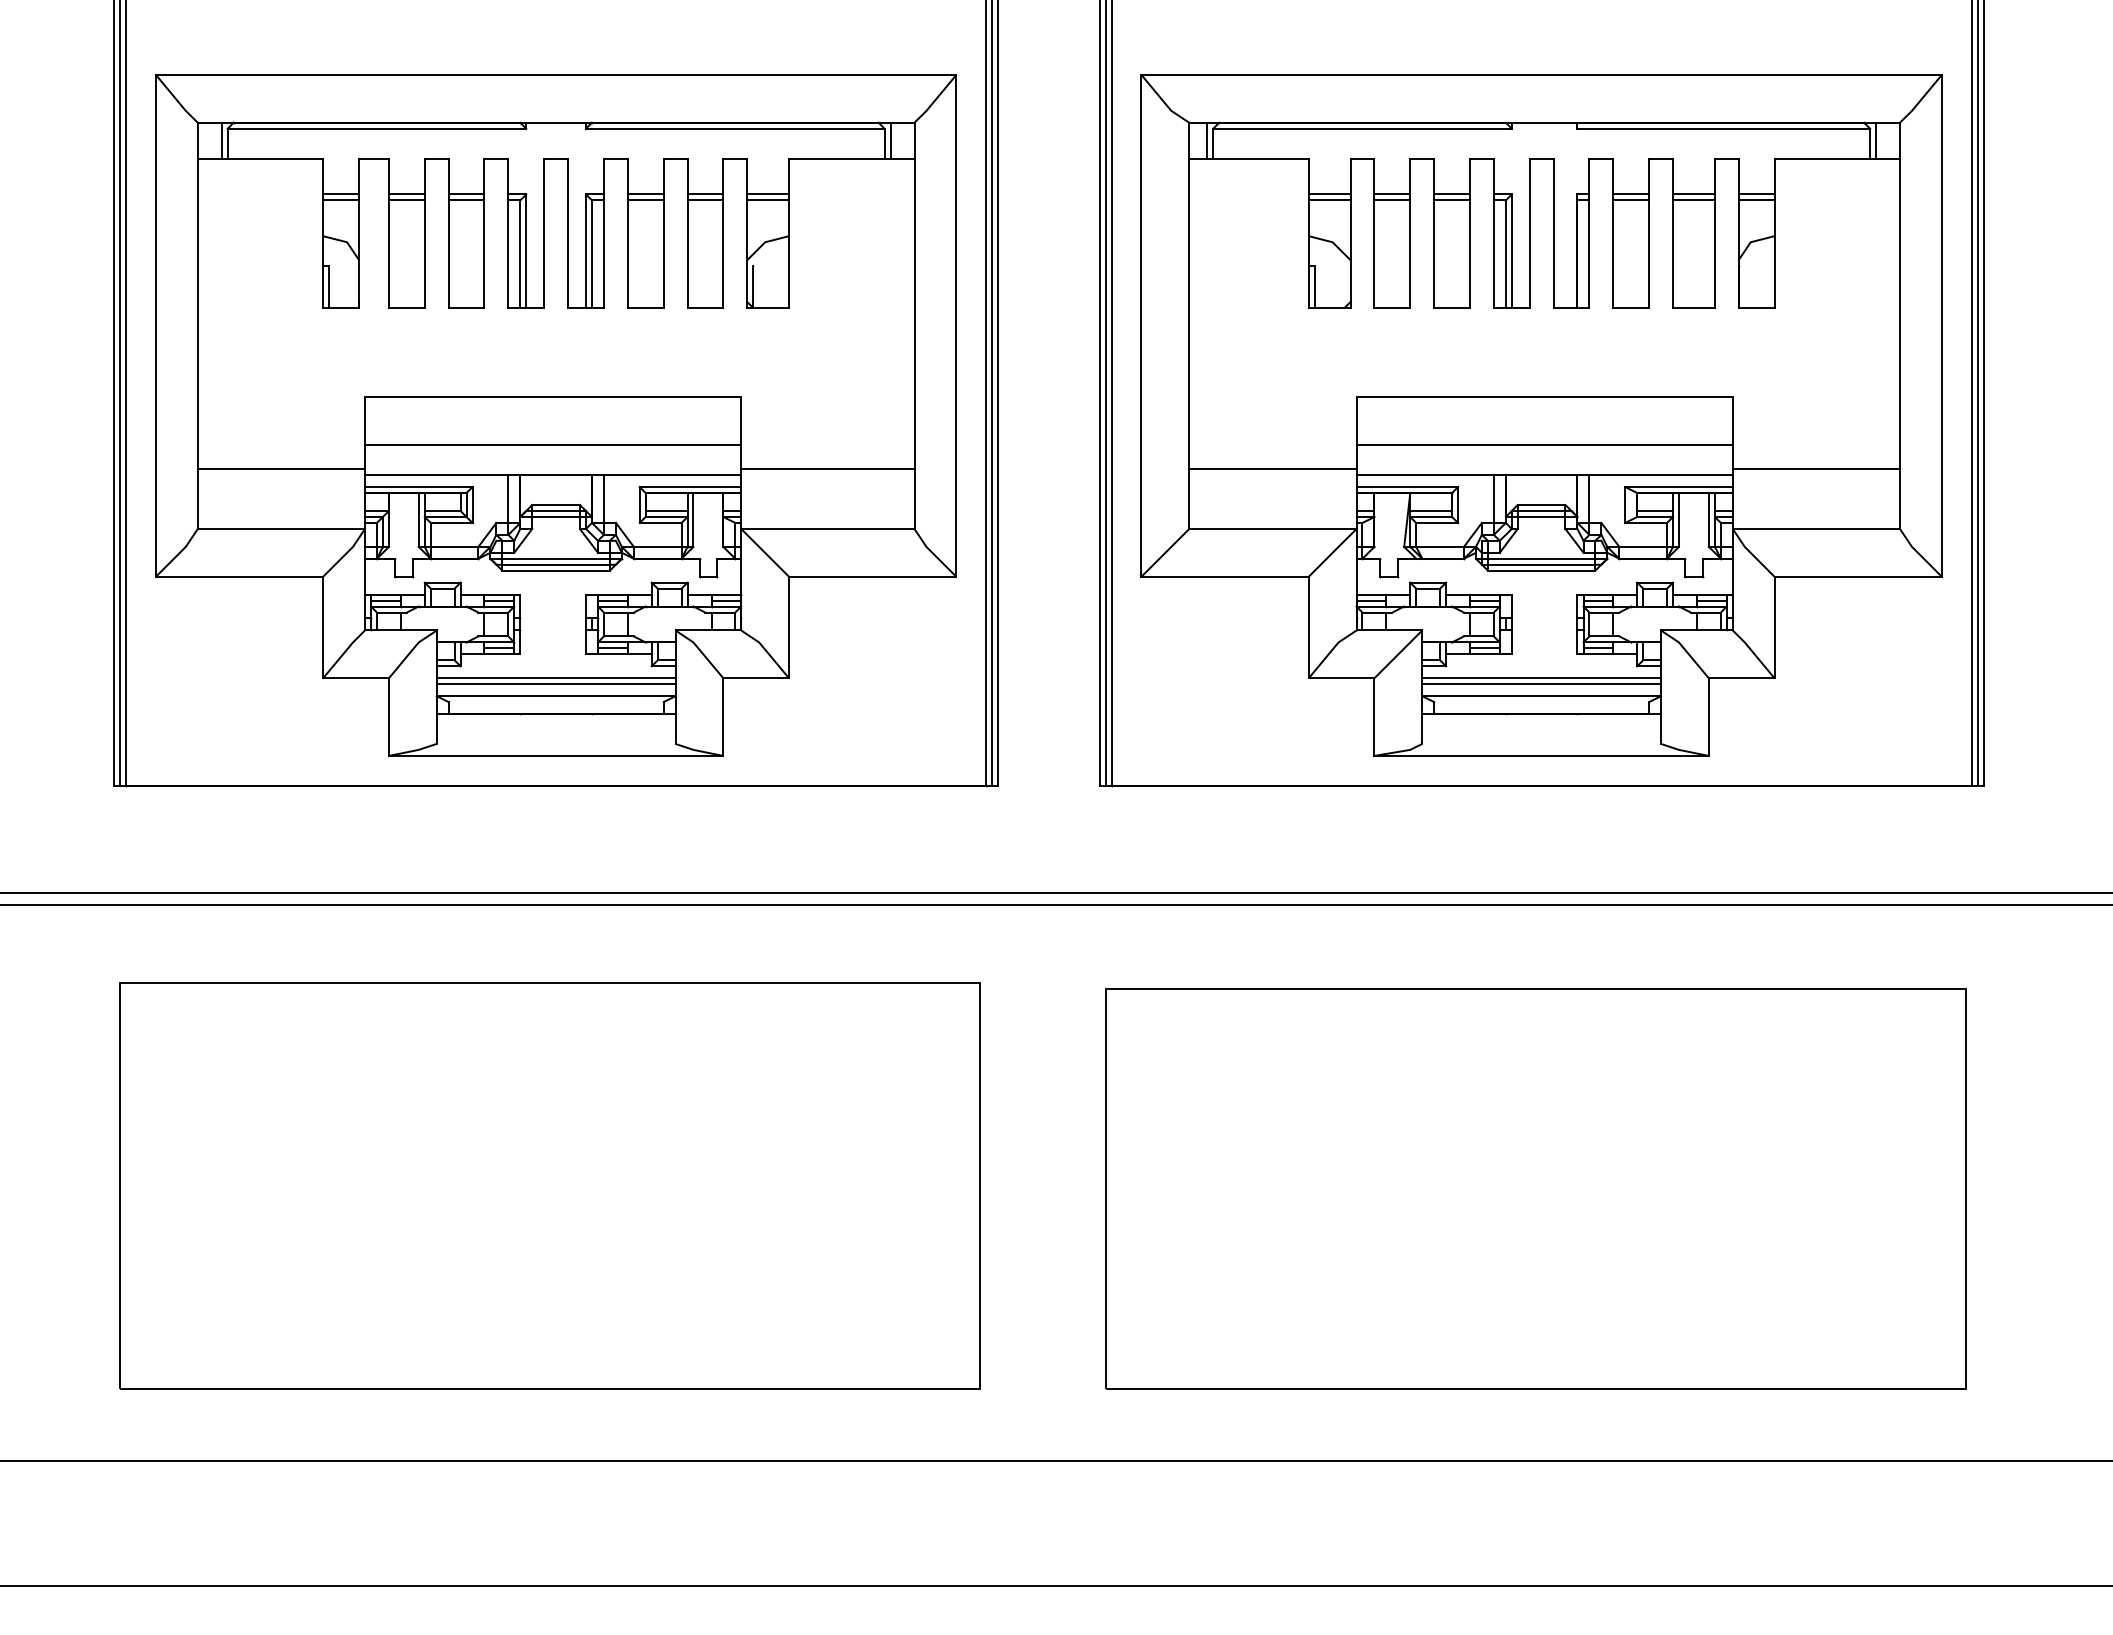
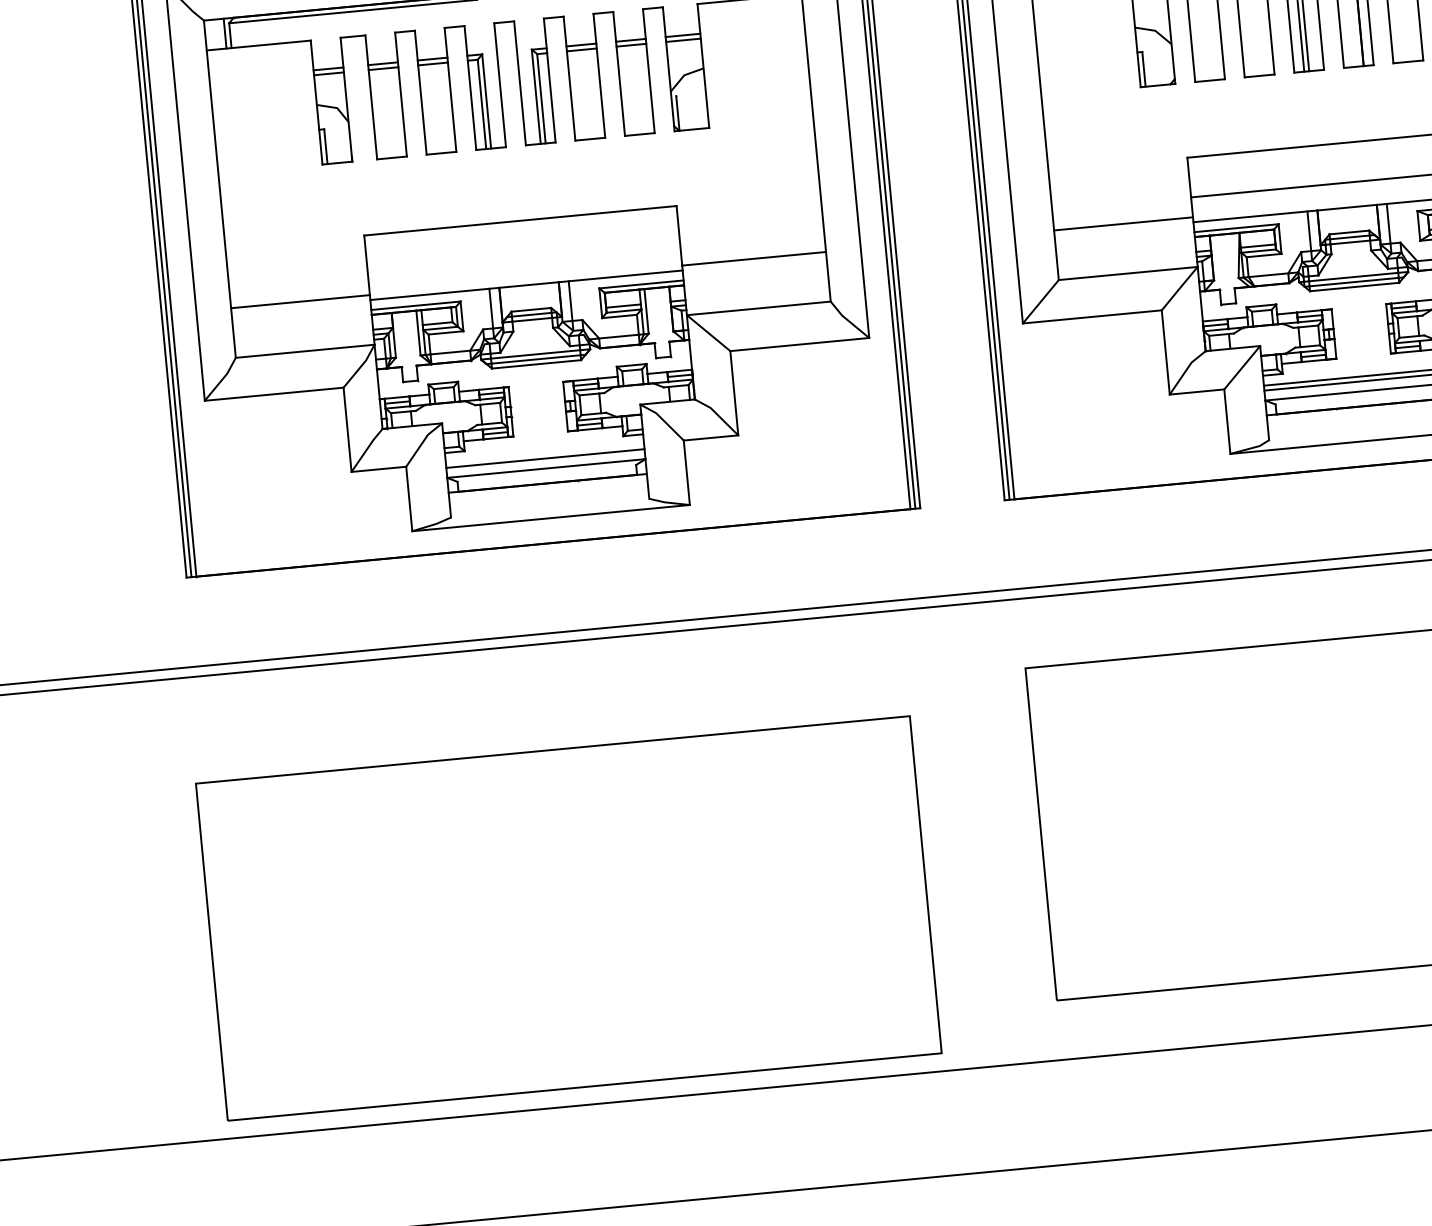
line: (553, 445) -> (524, 260), removed
line: (555, 678) -> (544, 453), removed
part: (549, 1185) -> (568, 918), moved

